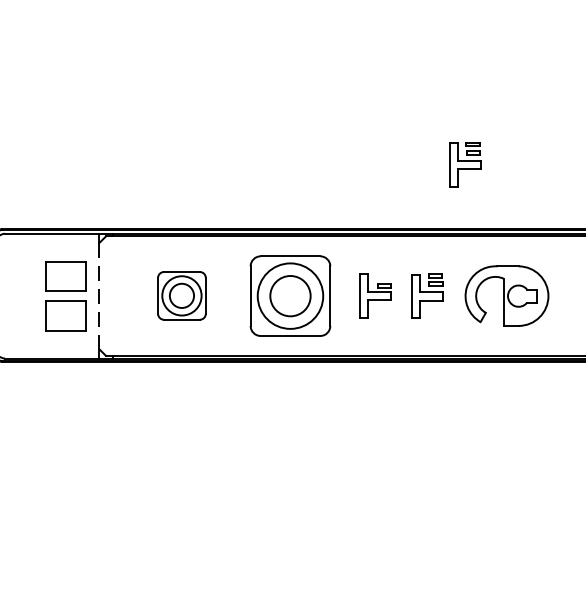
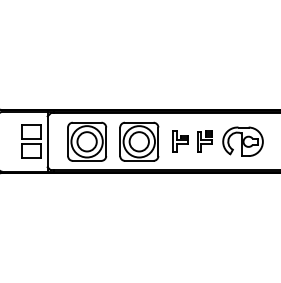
part: (464, 164) -> (222, 78), removed
part: (182, 295) -> (87, 141), size x1.67
line: (98, 297) -> (47, 142), dashed -> solid

